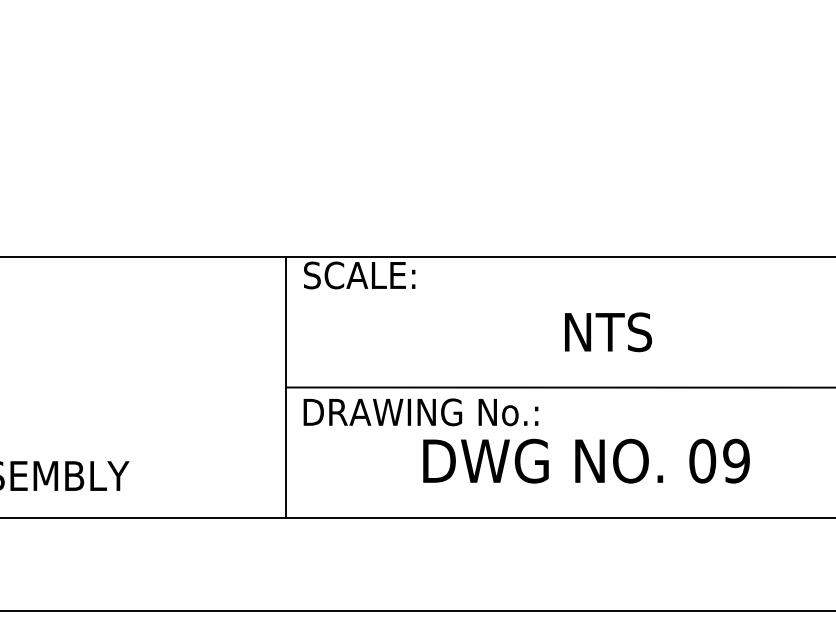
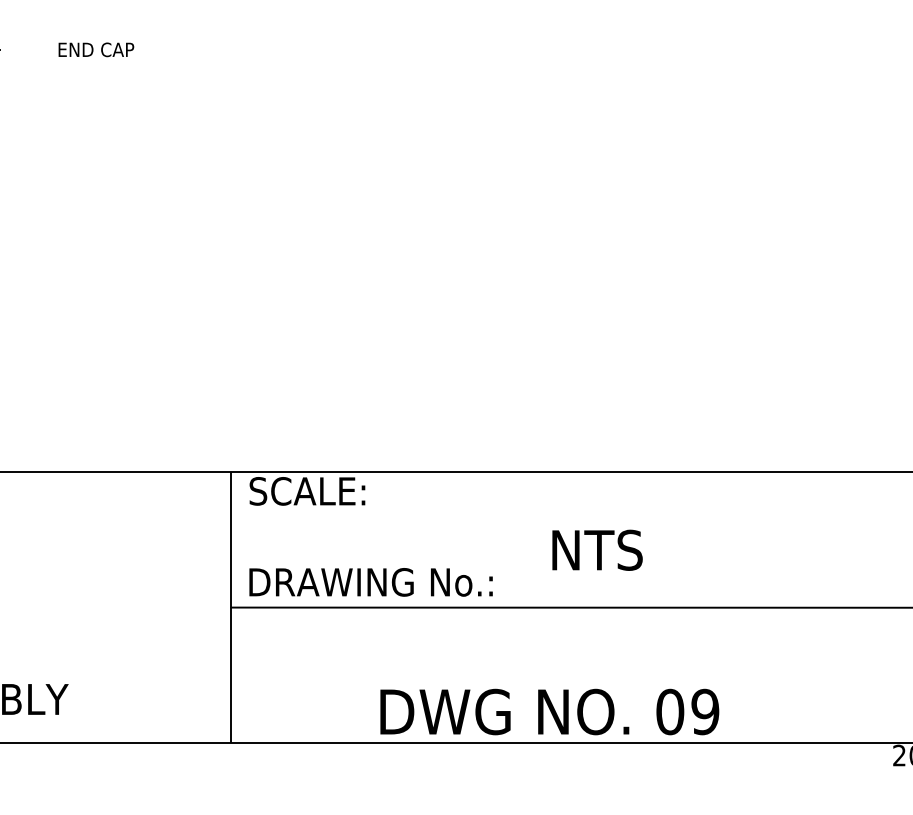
text: (608, 331) -> (597, 549), moved
text: (420, 412) -> (370, 582), moved
text: (586, 460) -> (549, 711), moved

